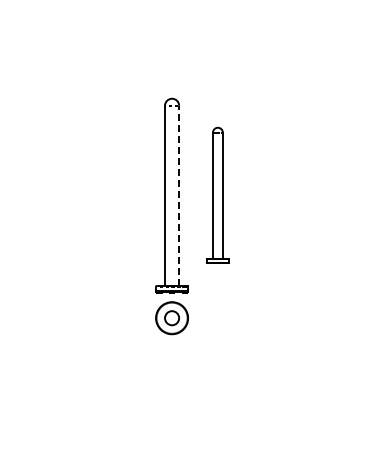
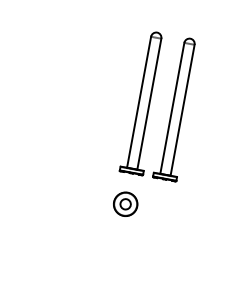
line: (179, 195) -> (149, 103), dashed -> solid
part: (217, 195) -> (177, 108), size x1.43
part: (171, 318) -> (125, 204), moved

